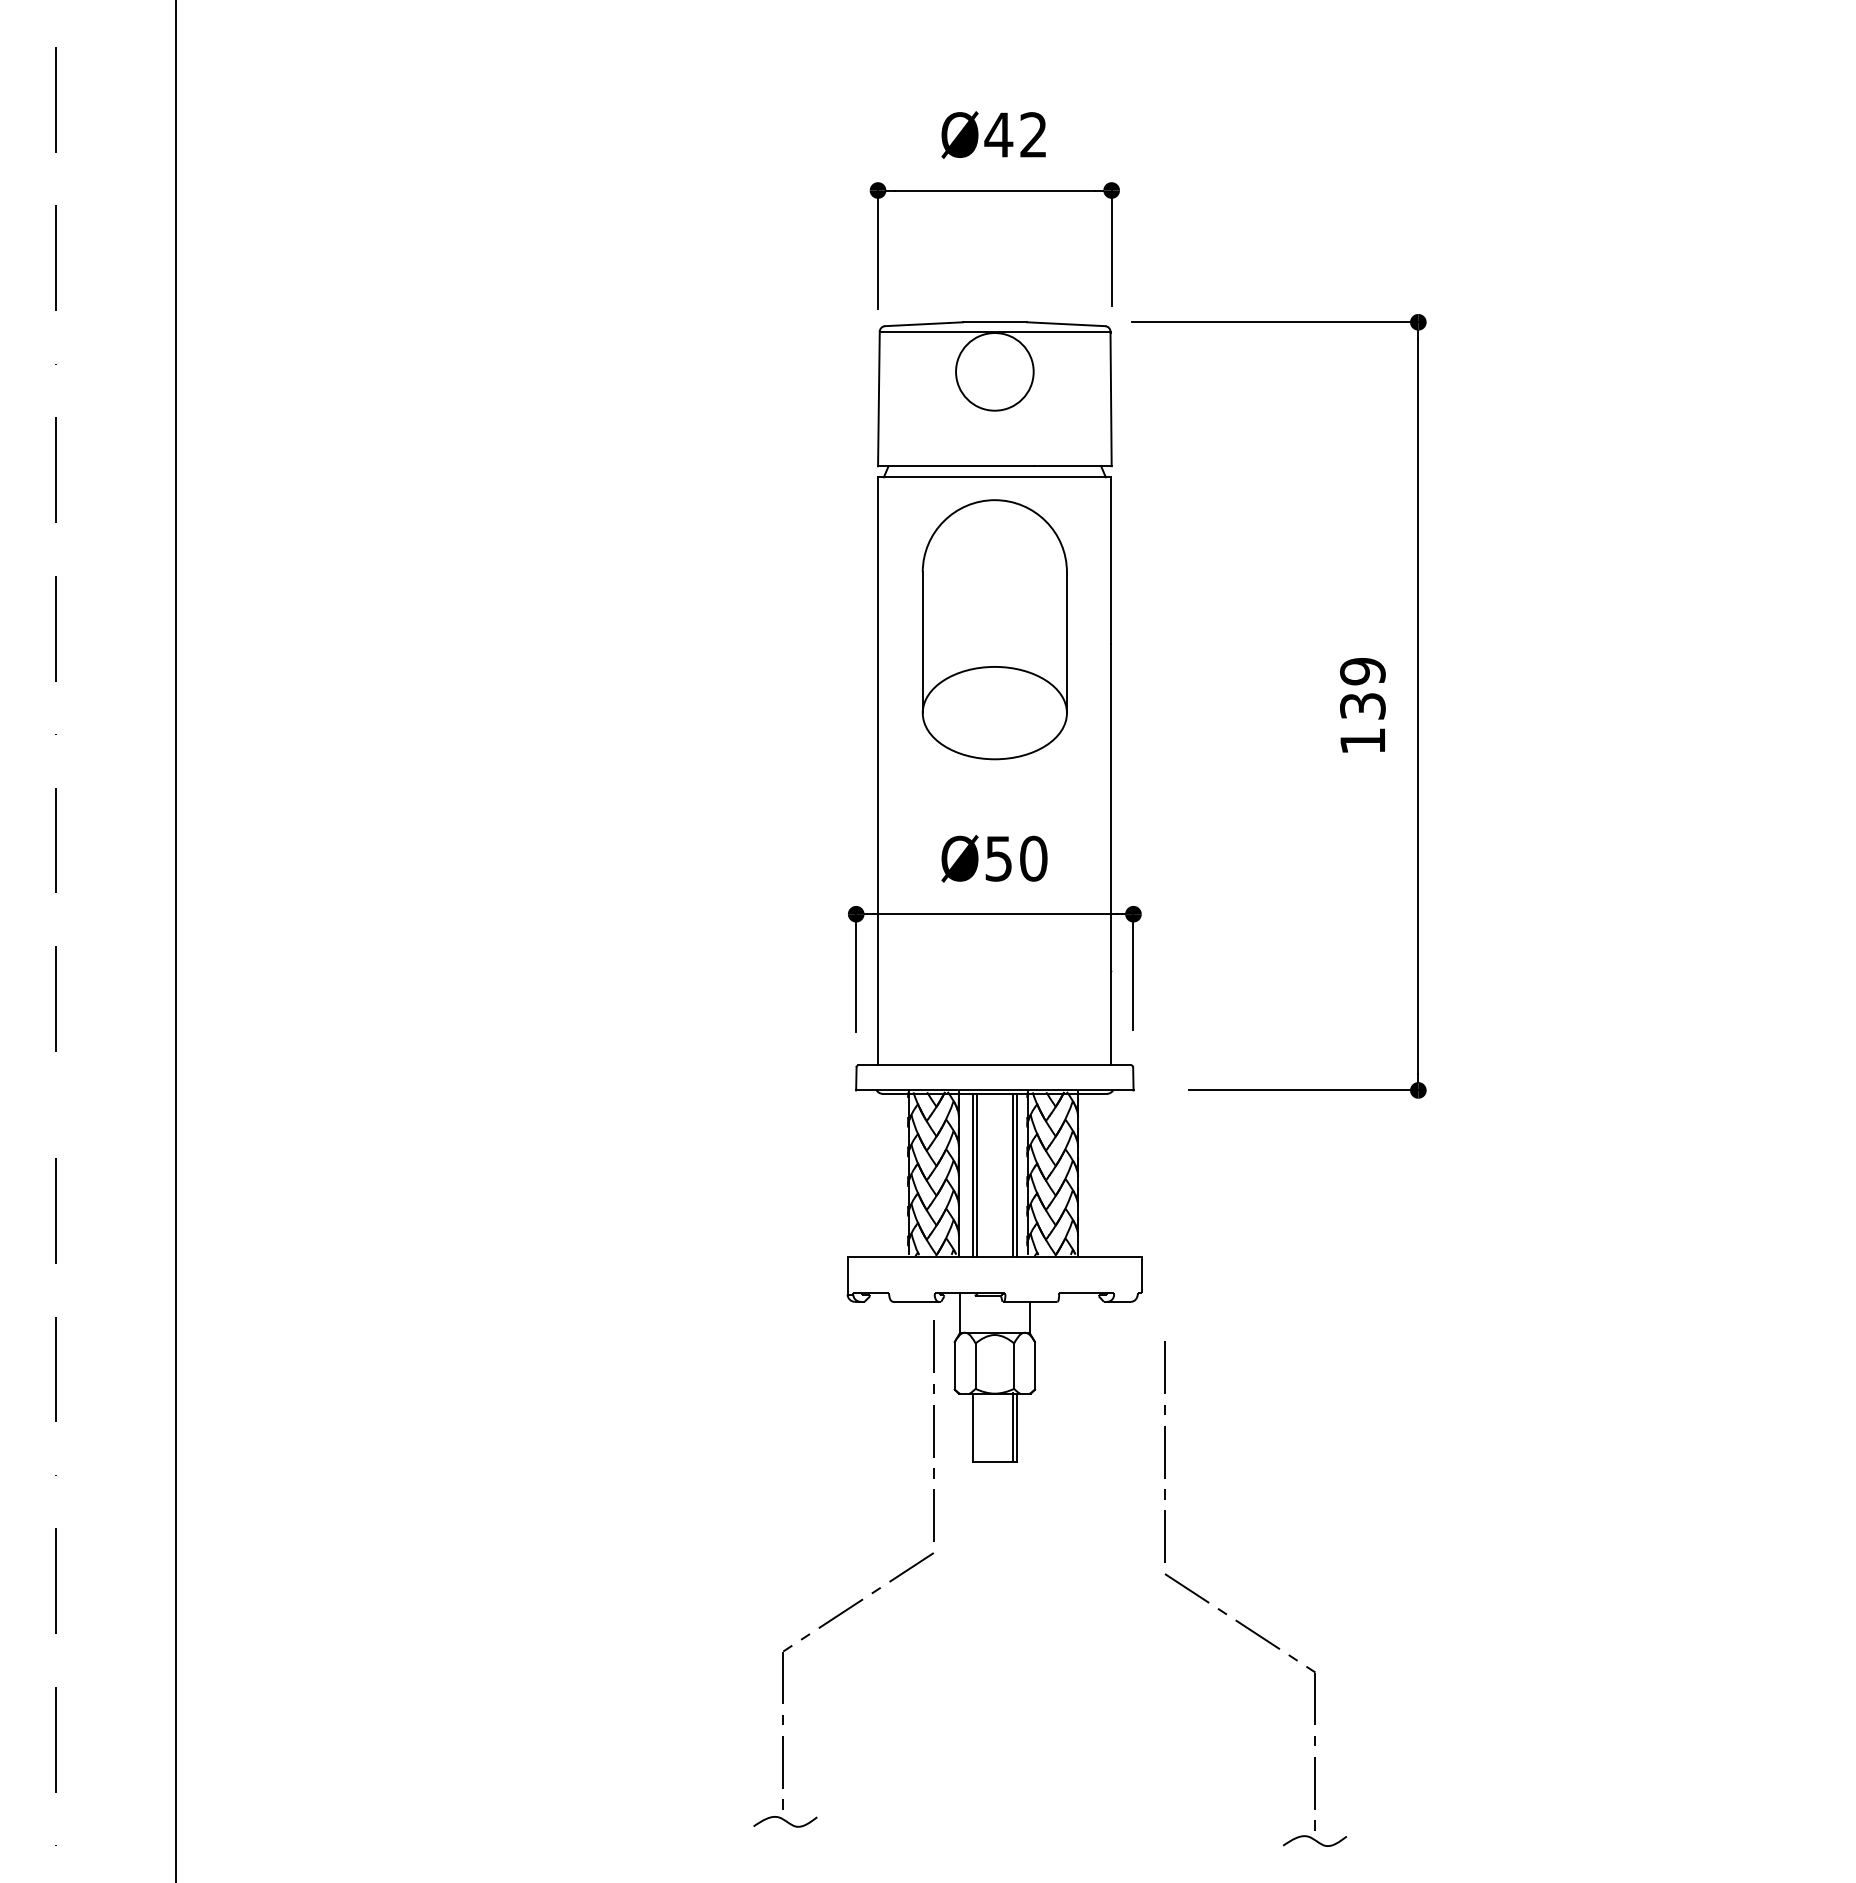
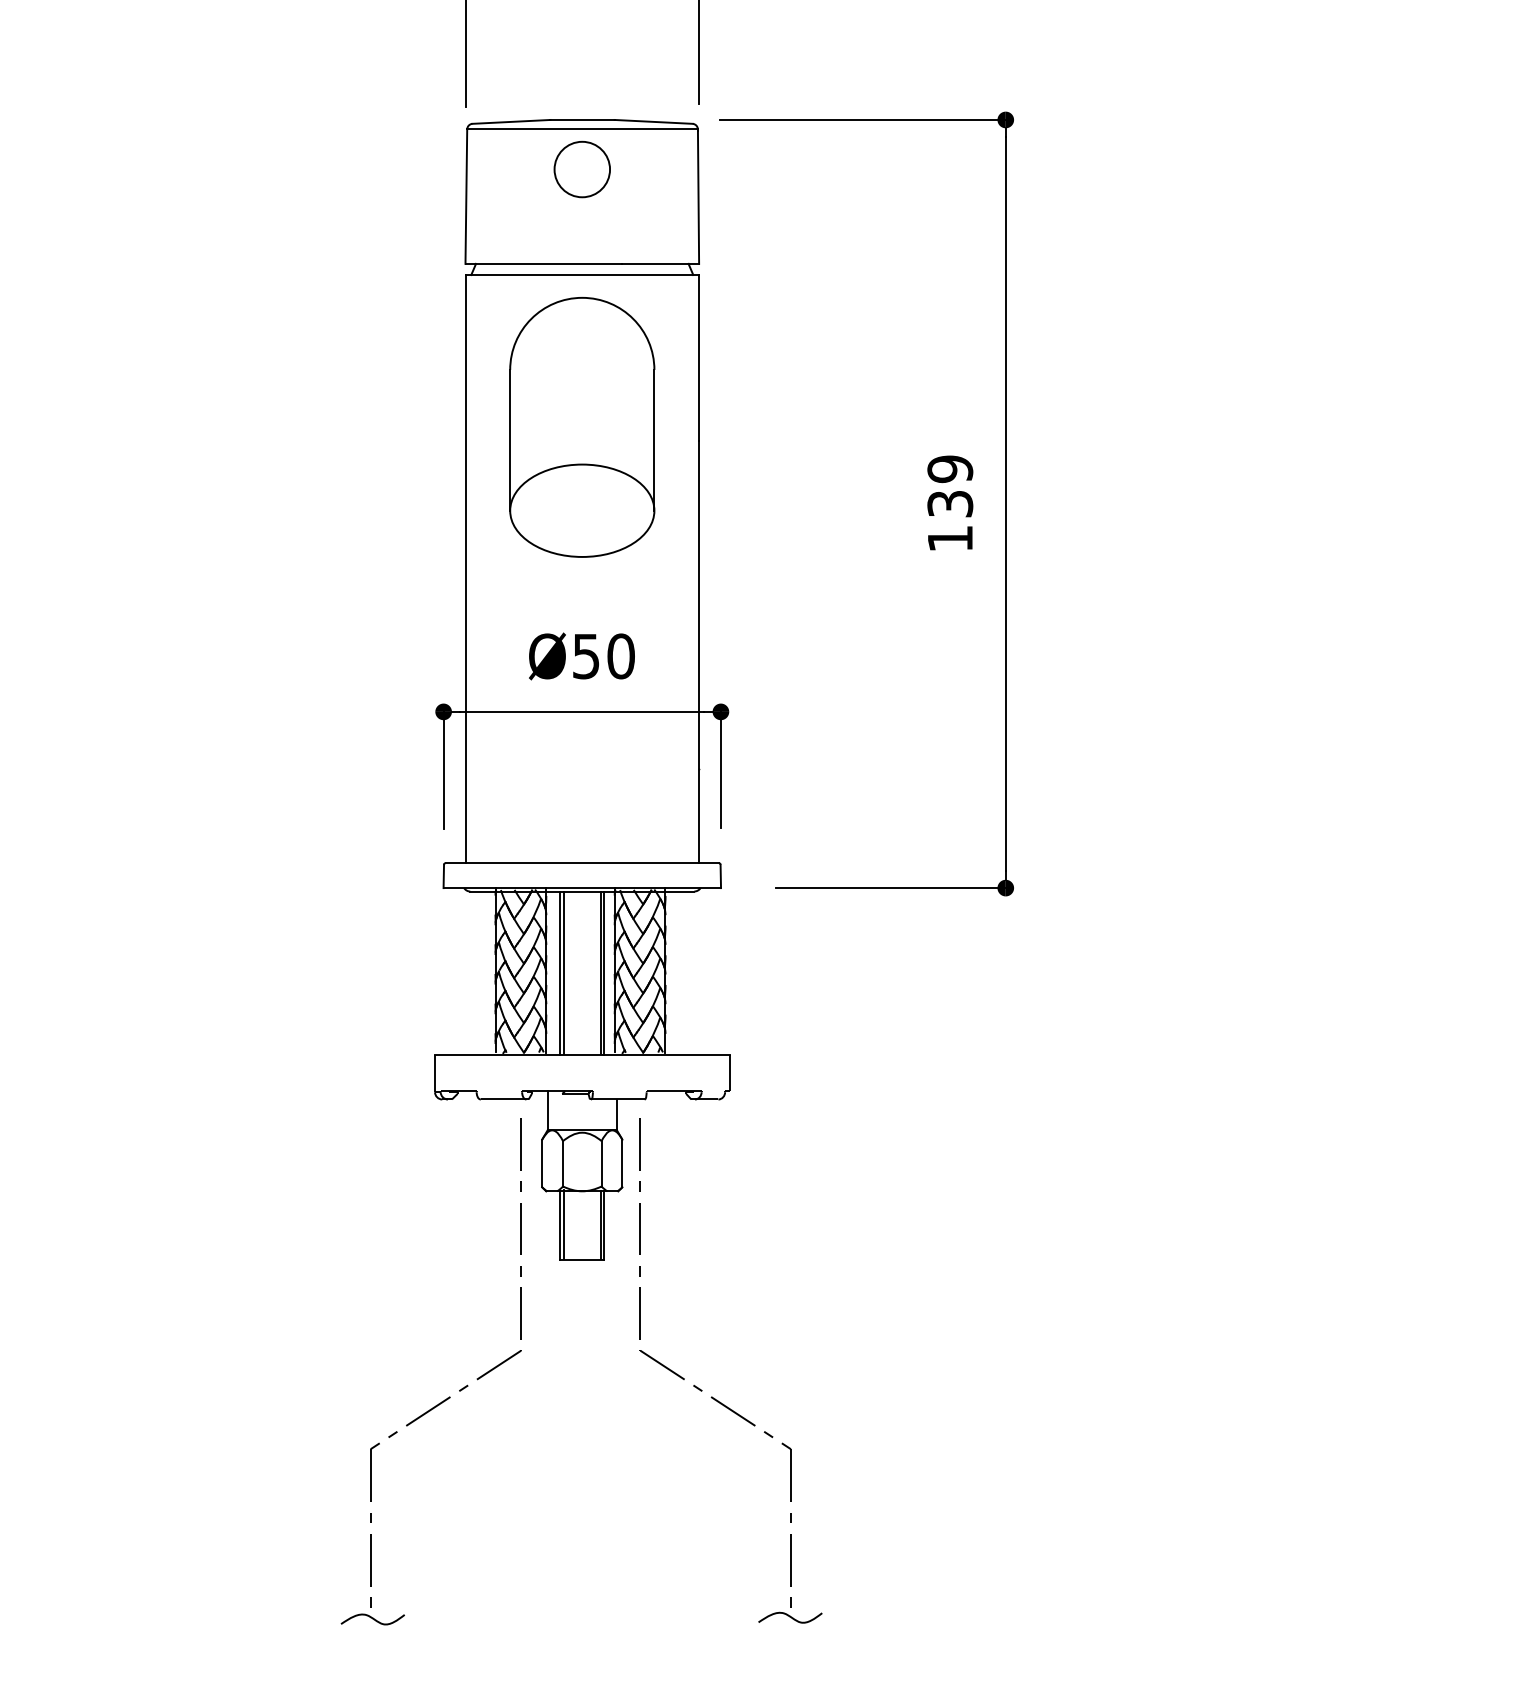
circle: (994, 371) -> (581, 169), size x0.71
line: (976, 1426) -> (563, 1224), added
part: (1236, 1619) -> (711, 1396), moved

